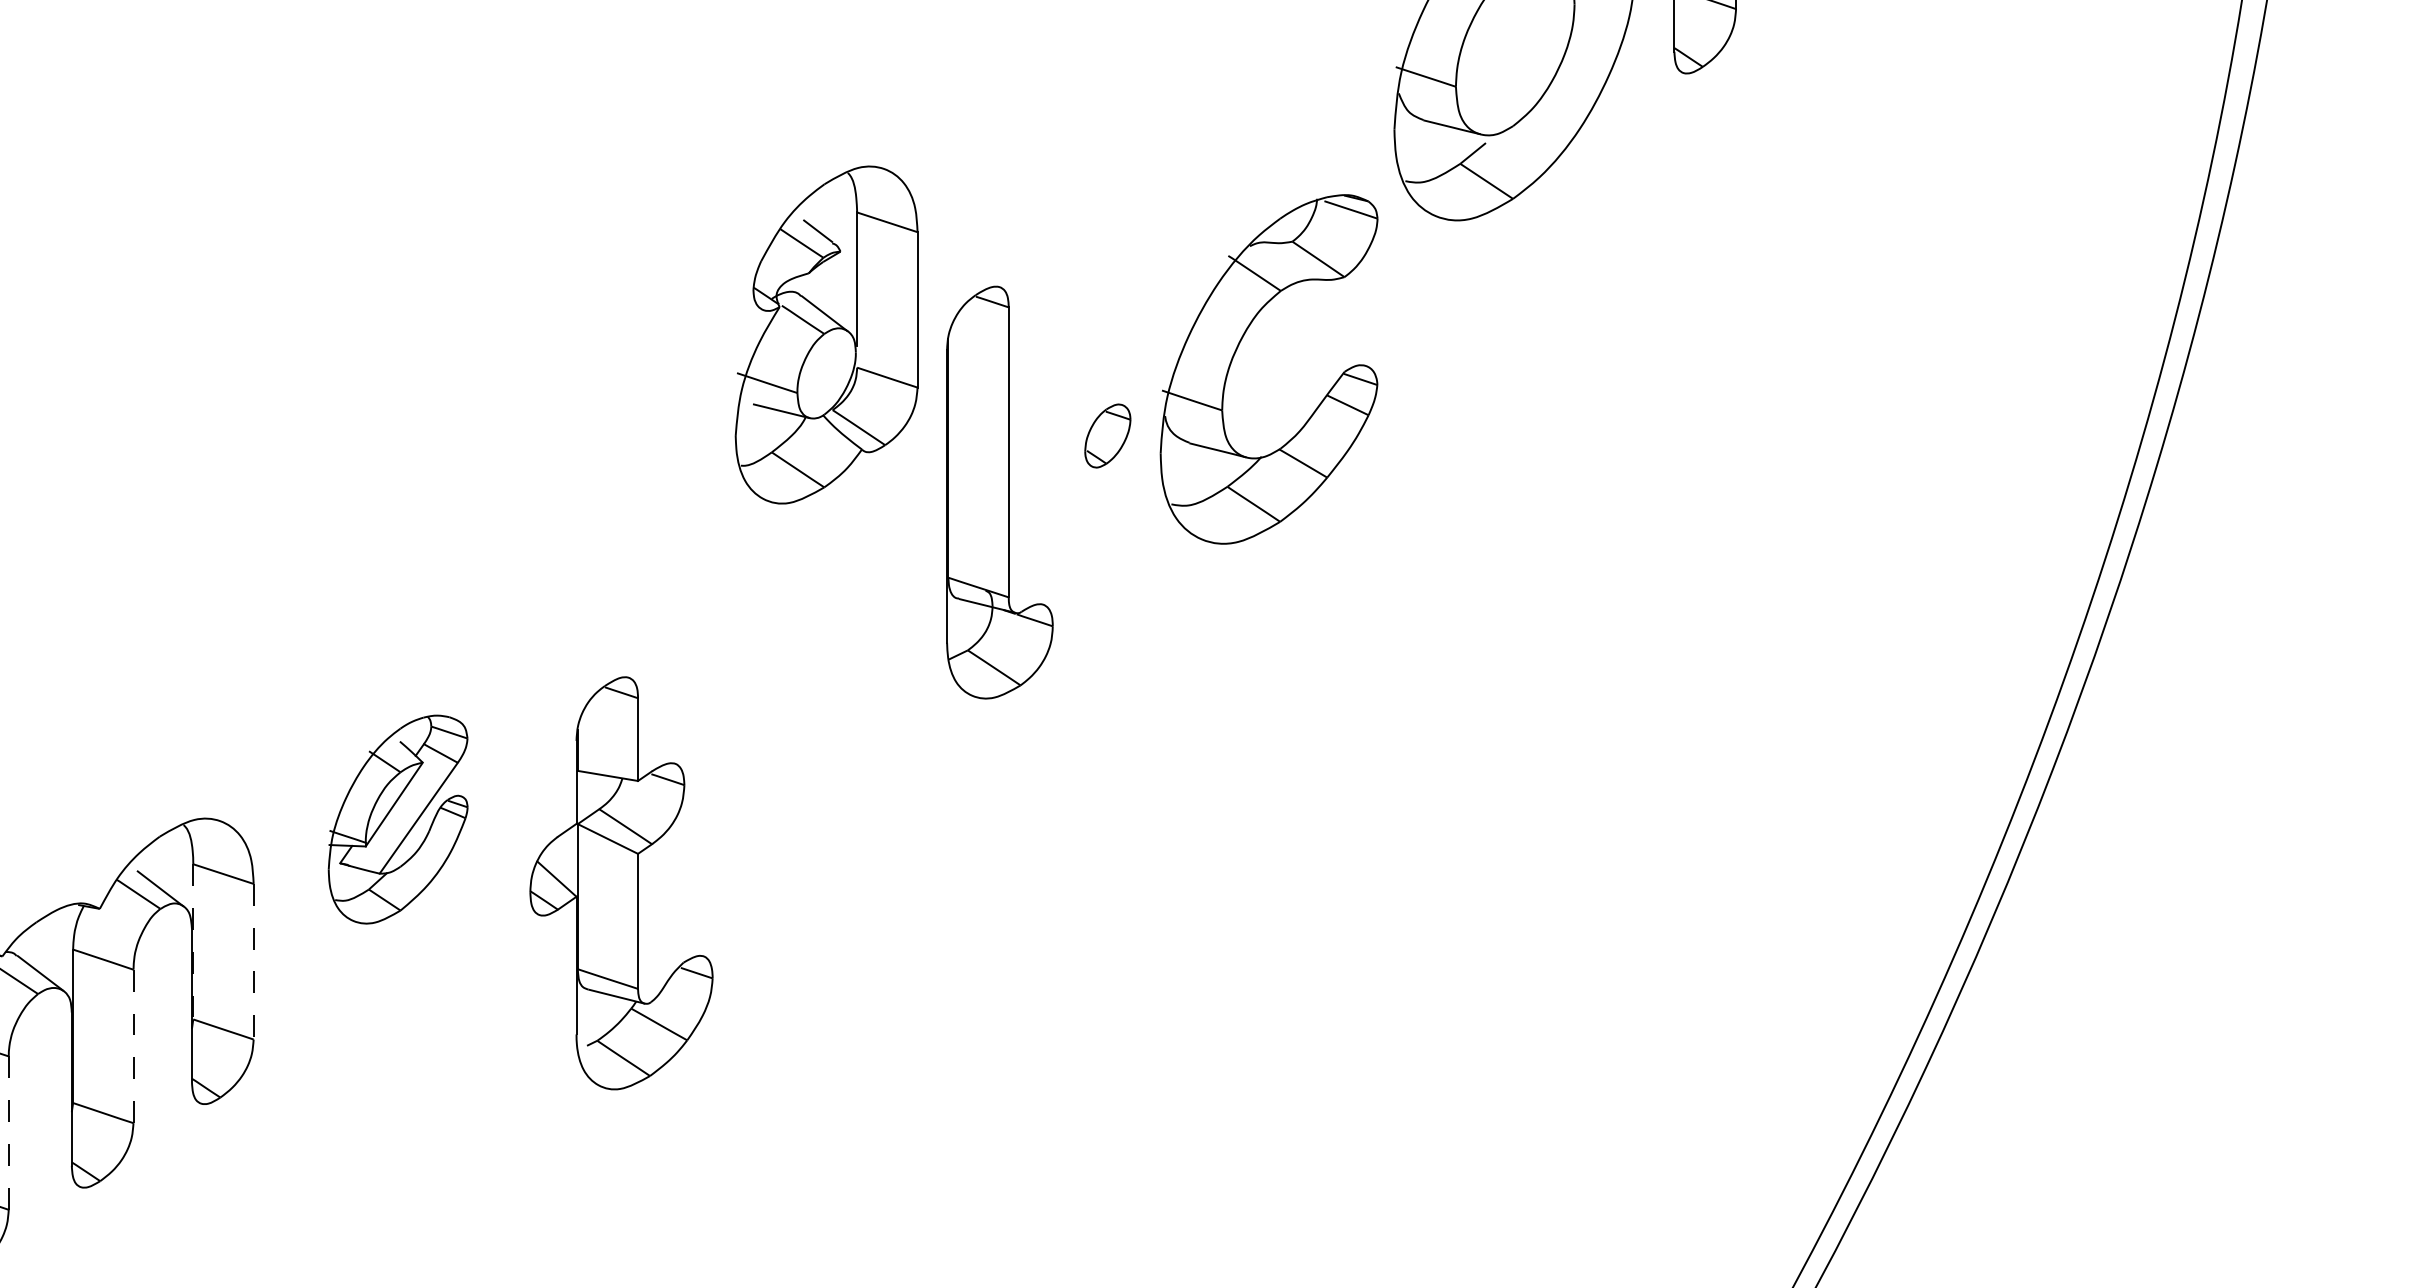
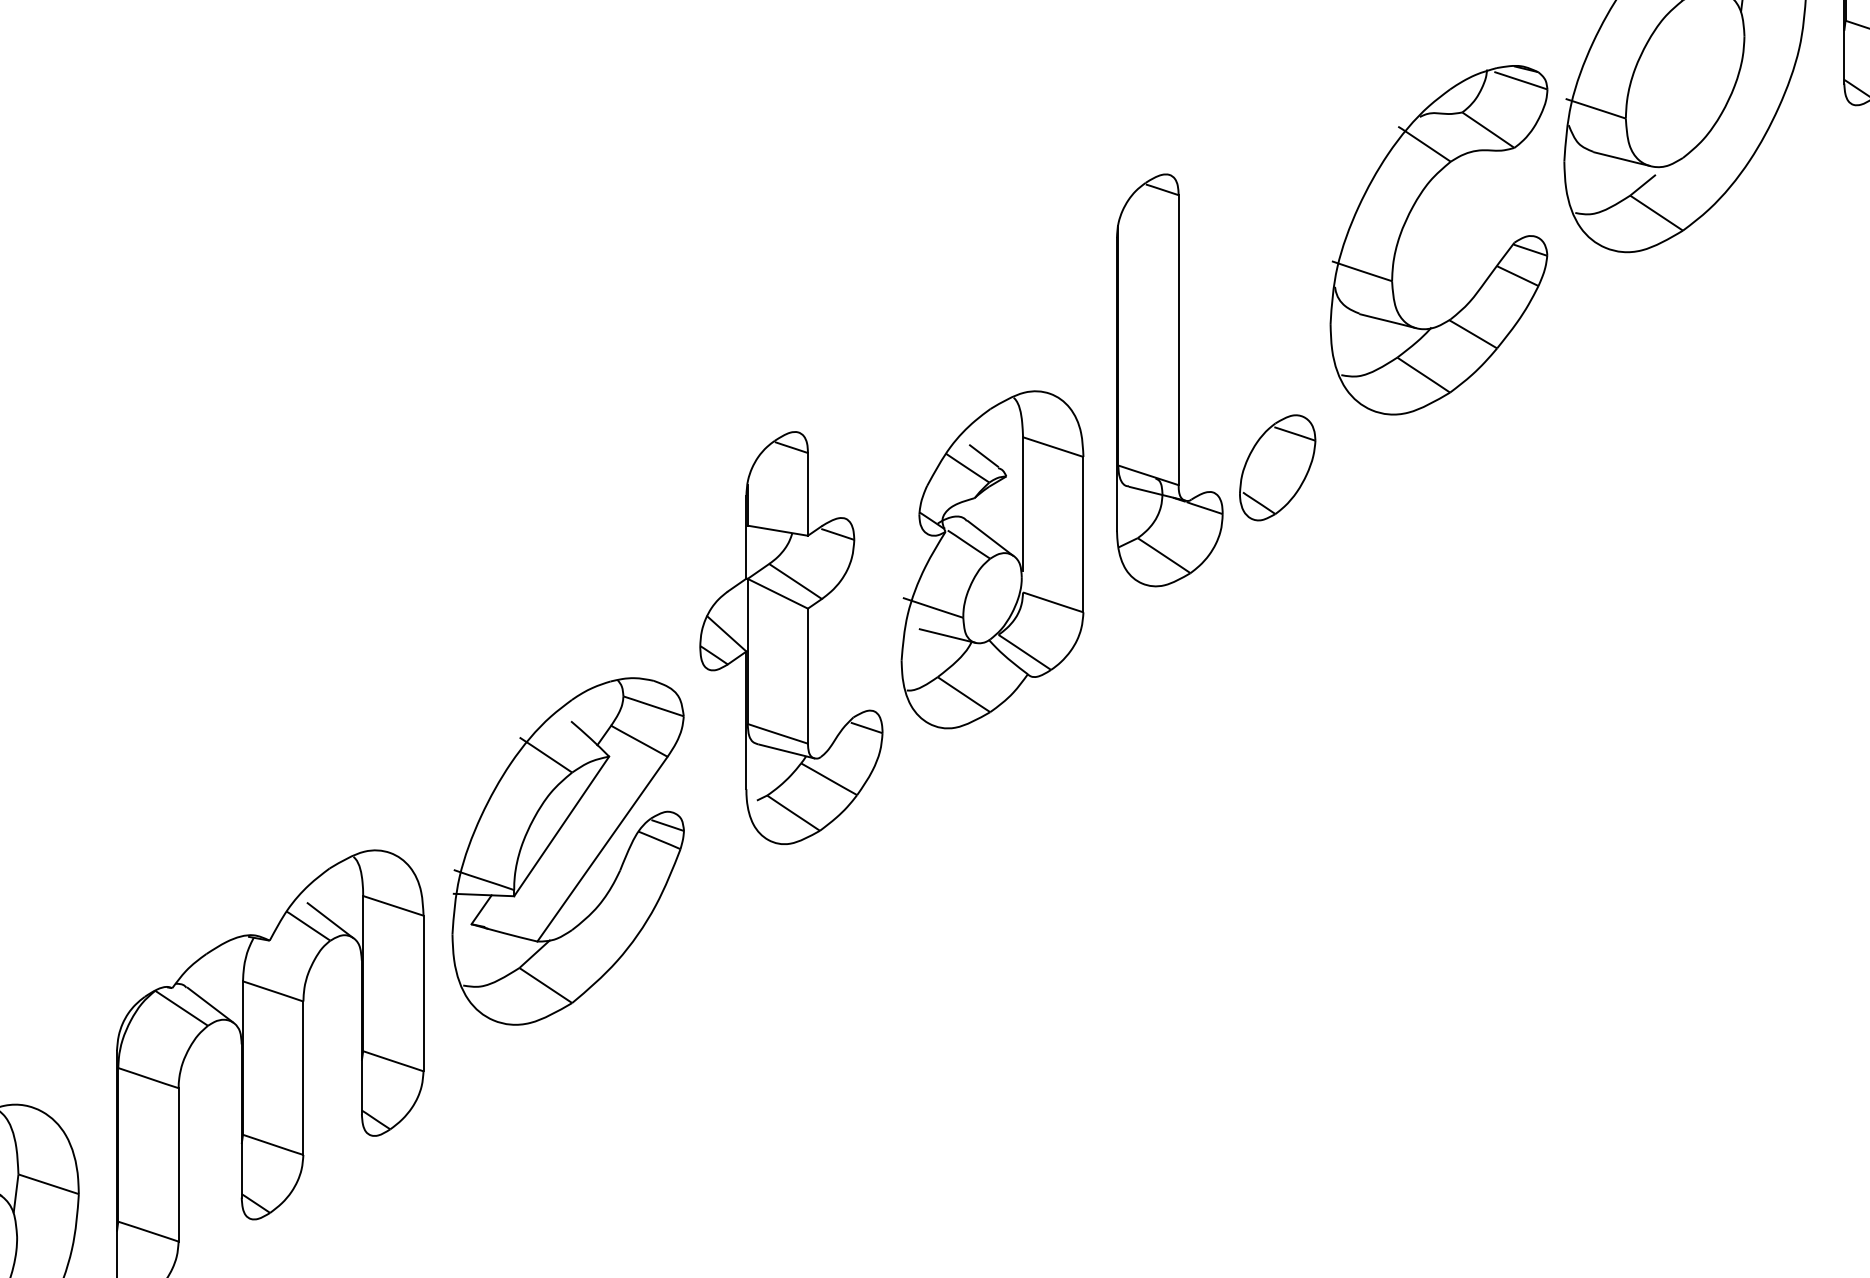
part: (826, 334) -> (992, 559), moved
part: (1236, 352) -> (1406, 223), moved
part: (1107, 435) -> (1277, 467), size x1.67
part: (999, 492) -> (1169, 380), moved
part: (397, 819) -> (567, 851), size x1.67
part: (621, 883) -> (791, 638), moved
line: (193, 941) -> (363, 973), dashed -> solid
line: (253, 961) -> (423, 993), dashed -> solid
line: (133, 1046) -> (303, 1078), dashed -> solid
line: (8, 1133) -> (178, 1165), dashed -> solid

